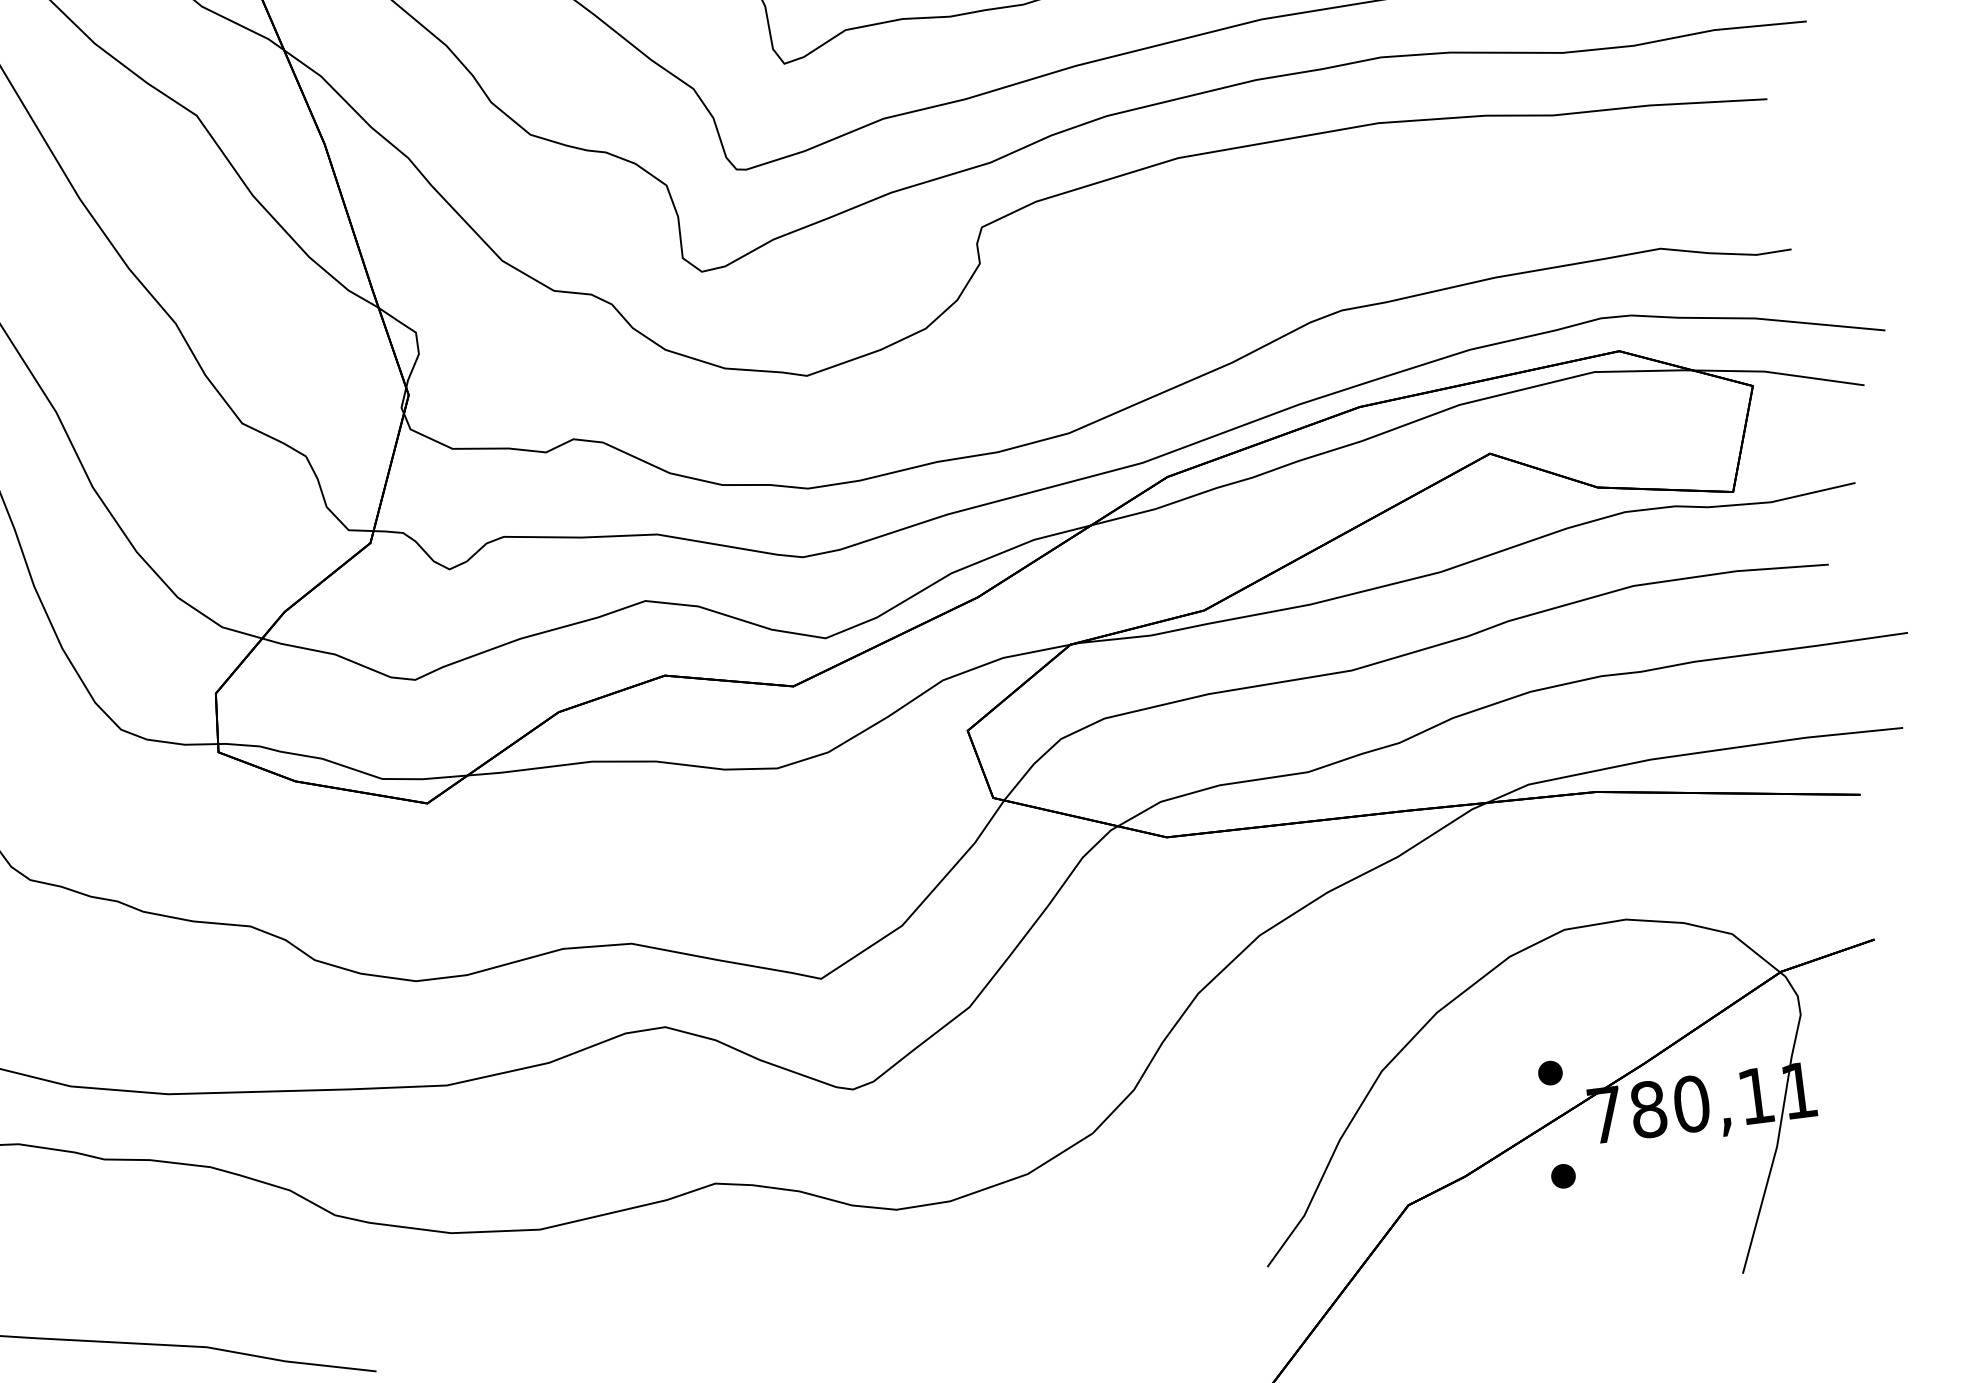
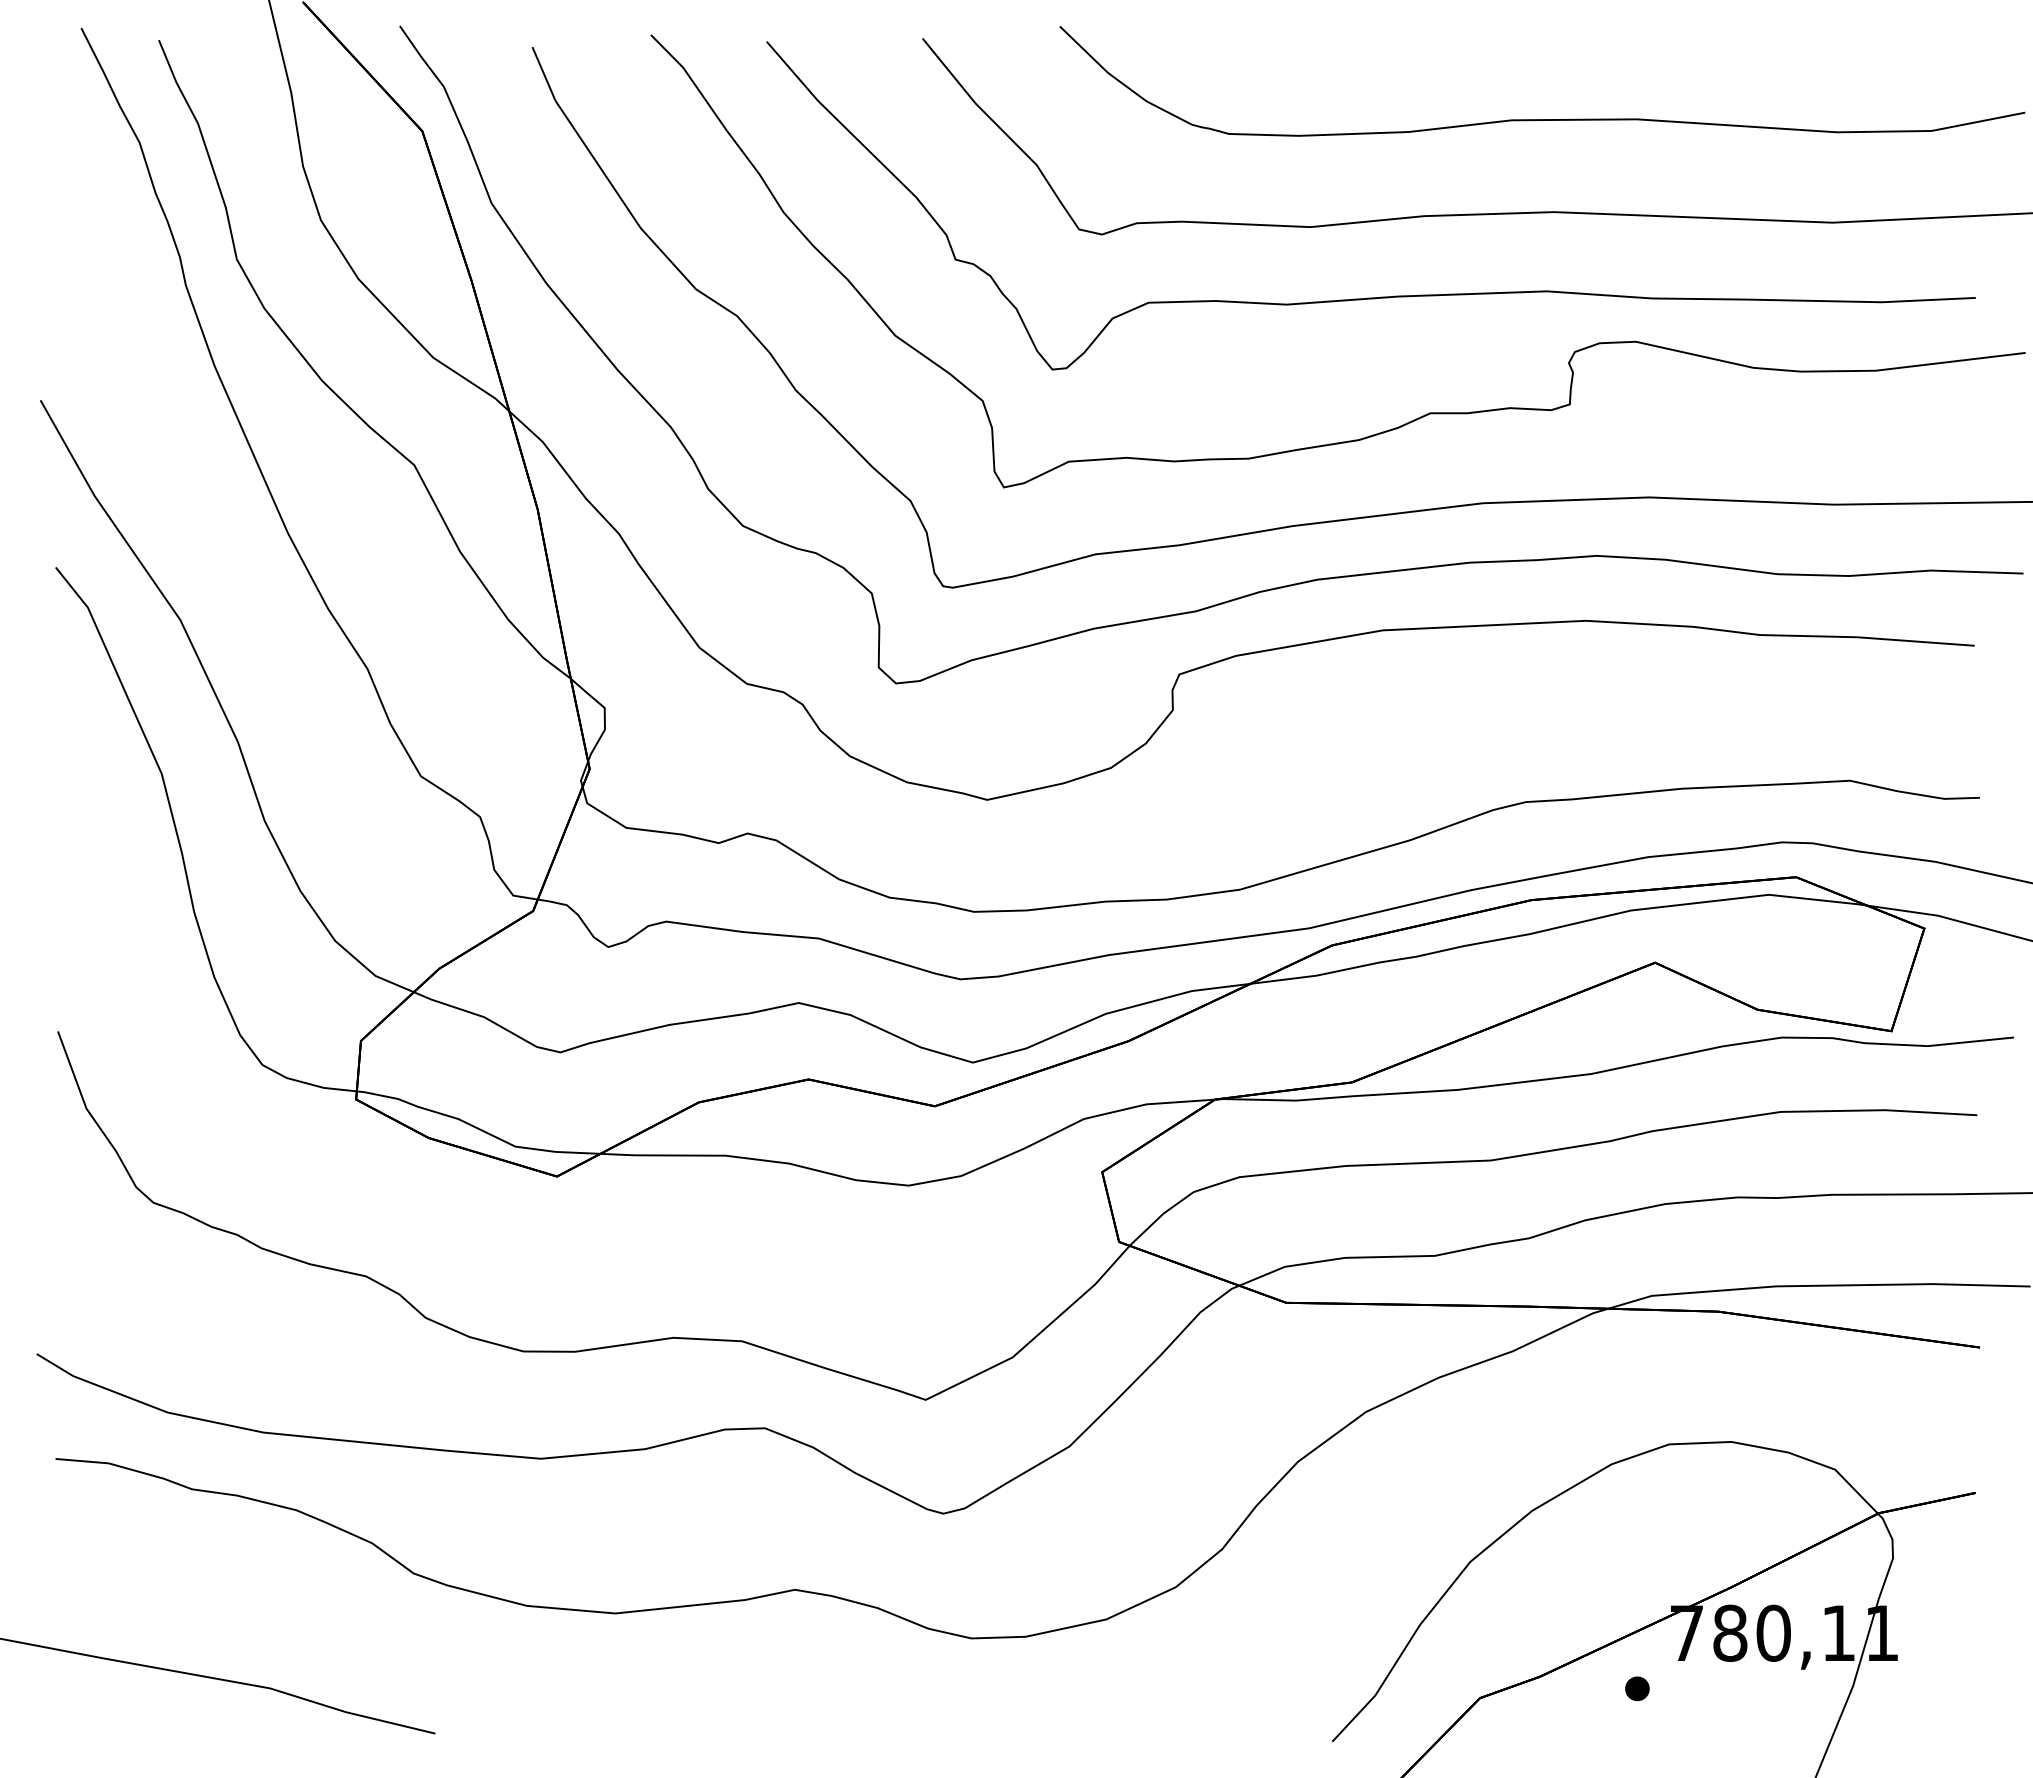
part: (1550, 1072) -> (1637, 1584), removed

